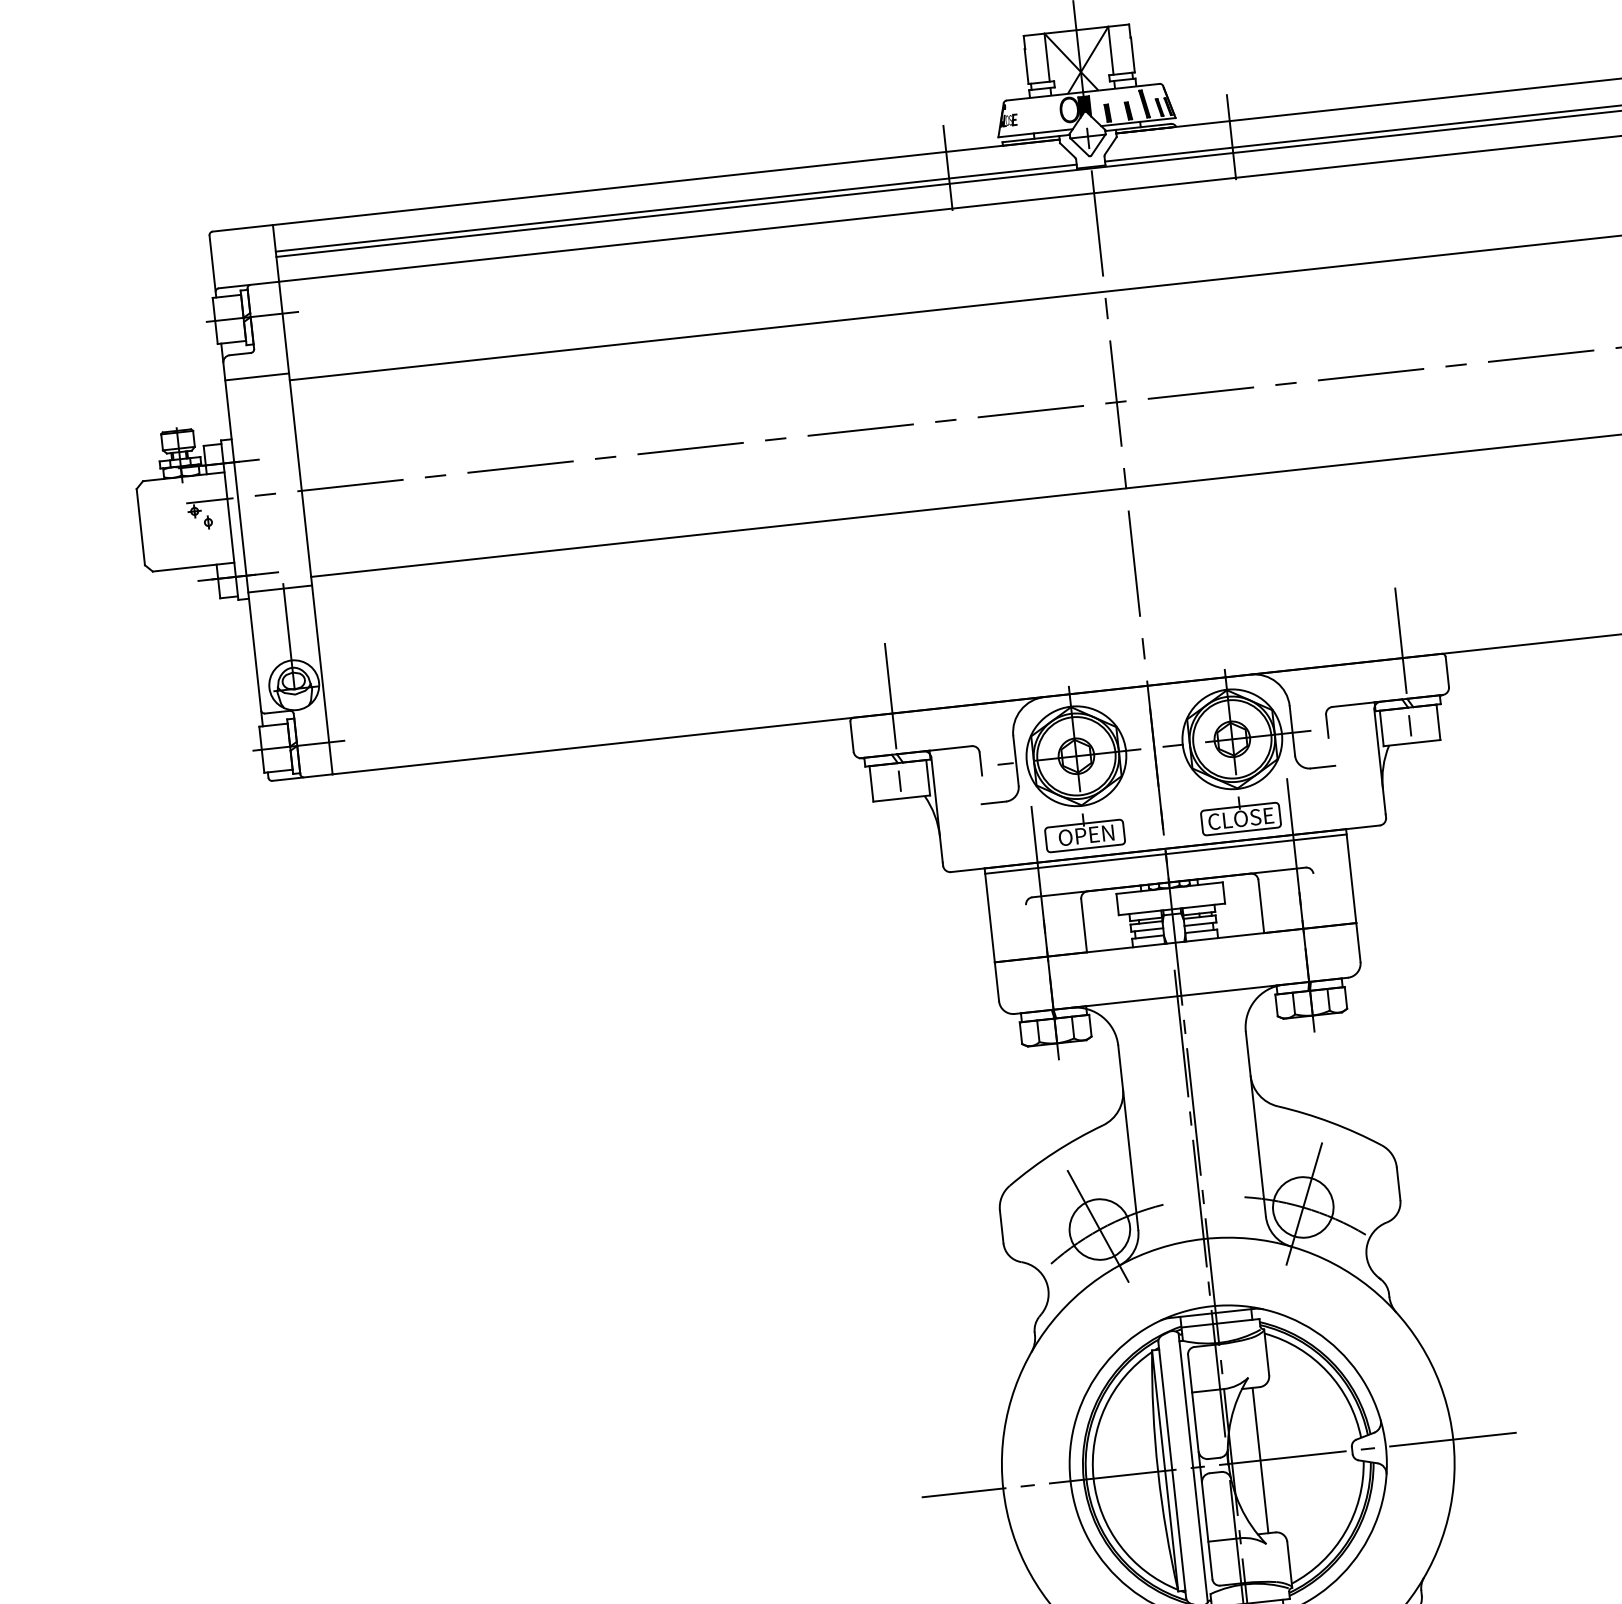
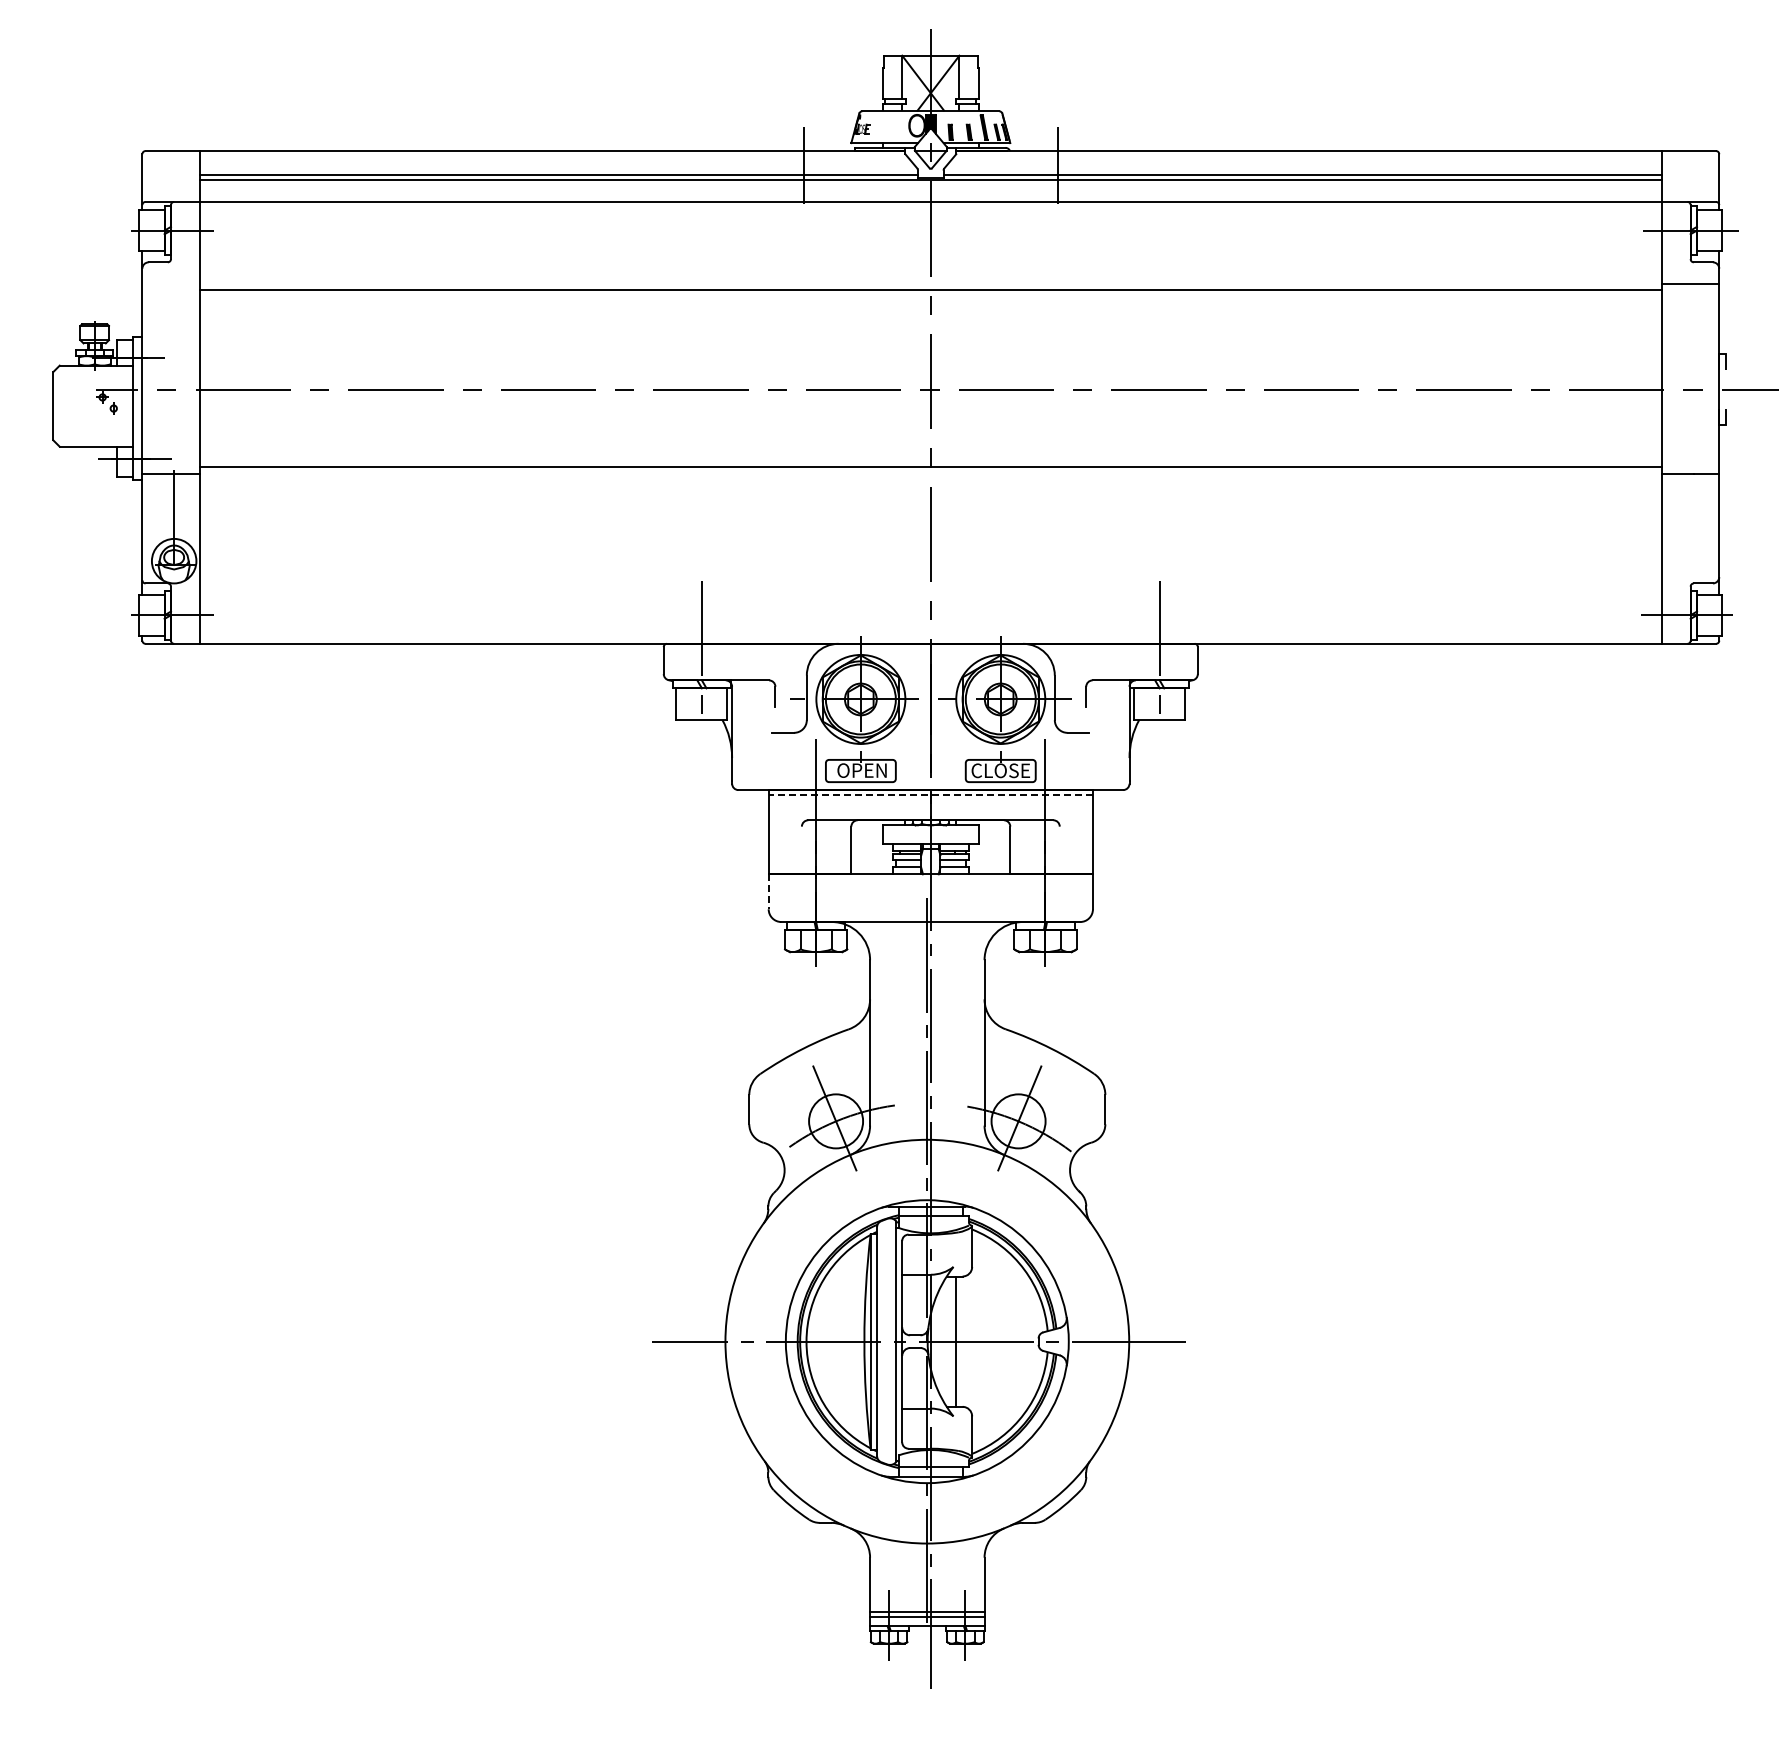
line: (256, 377) -> (170, 284), removed
line: (1165, 853) -> (930, 794), solid -> dashed
line: (996, 982) -> (768, 892), solid -> dashed

